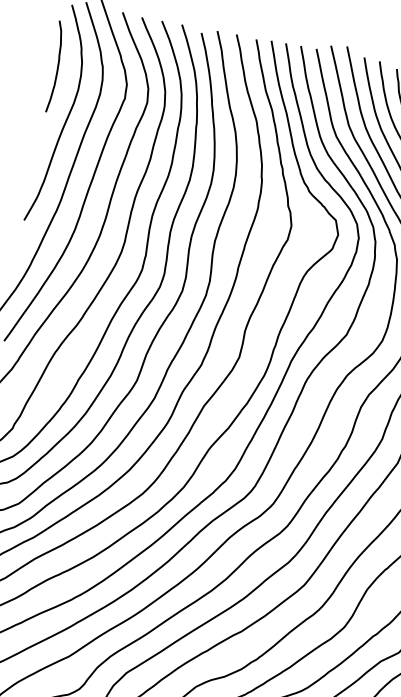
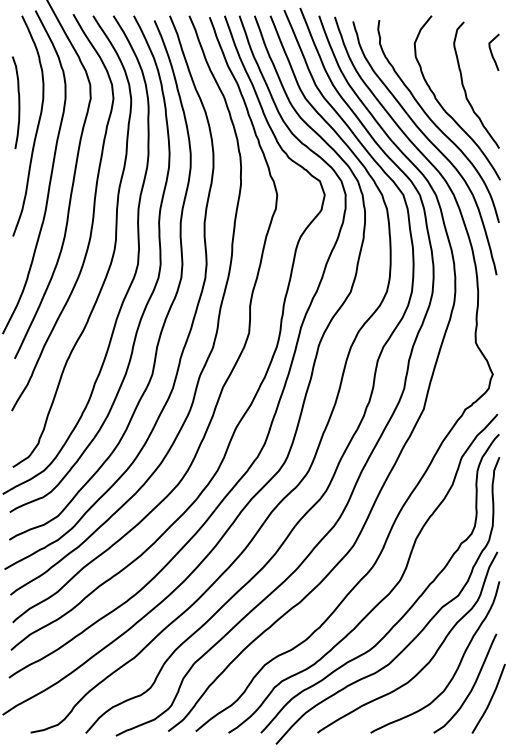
curve: (57, 66) -> (18, 102), moved

